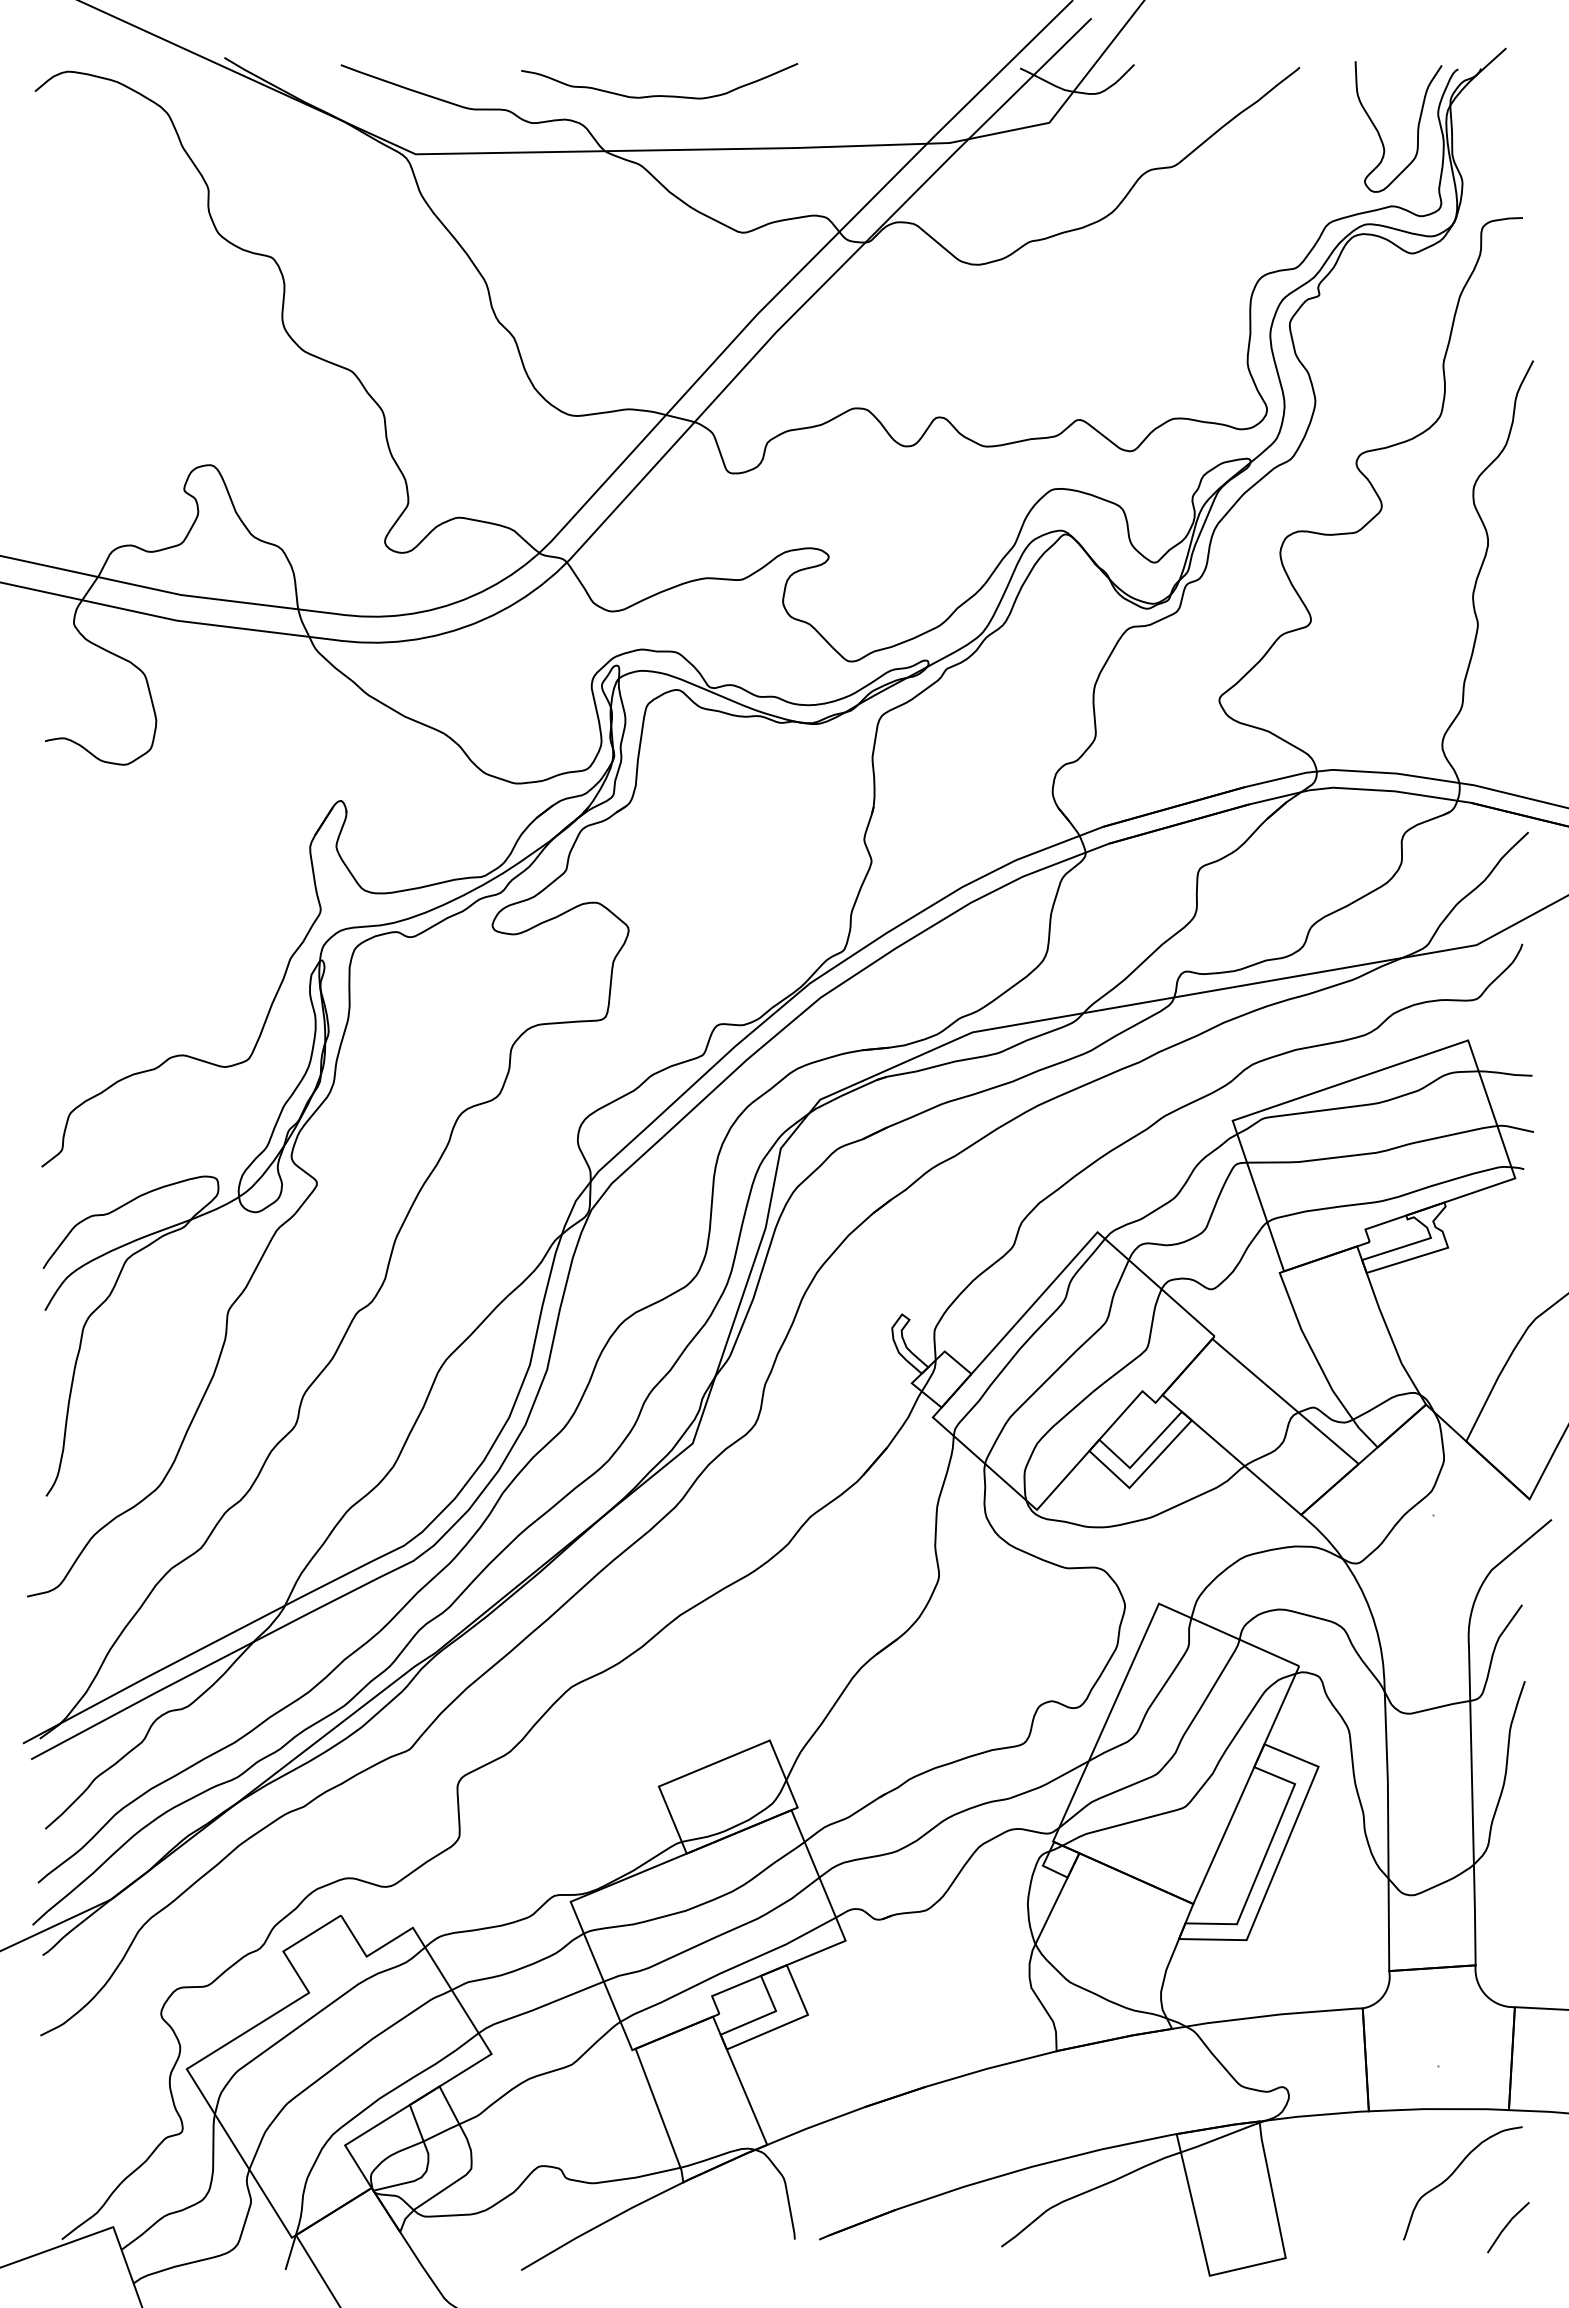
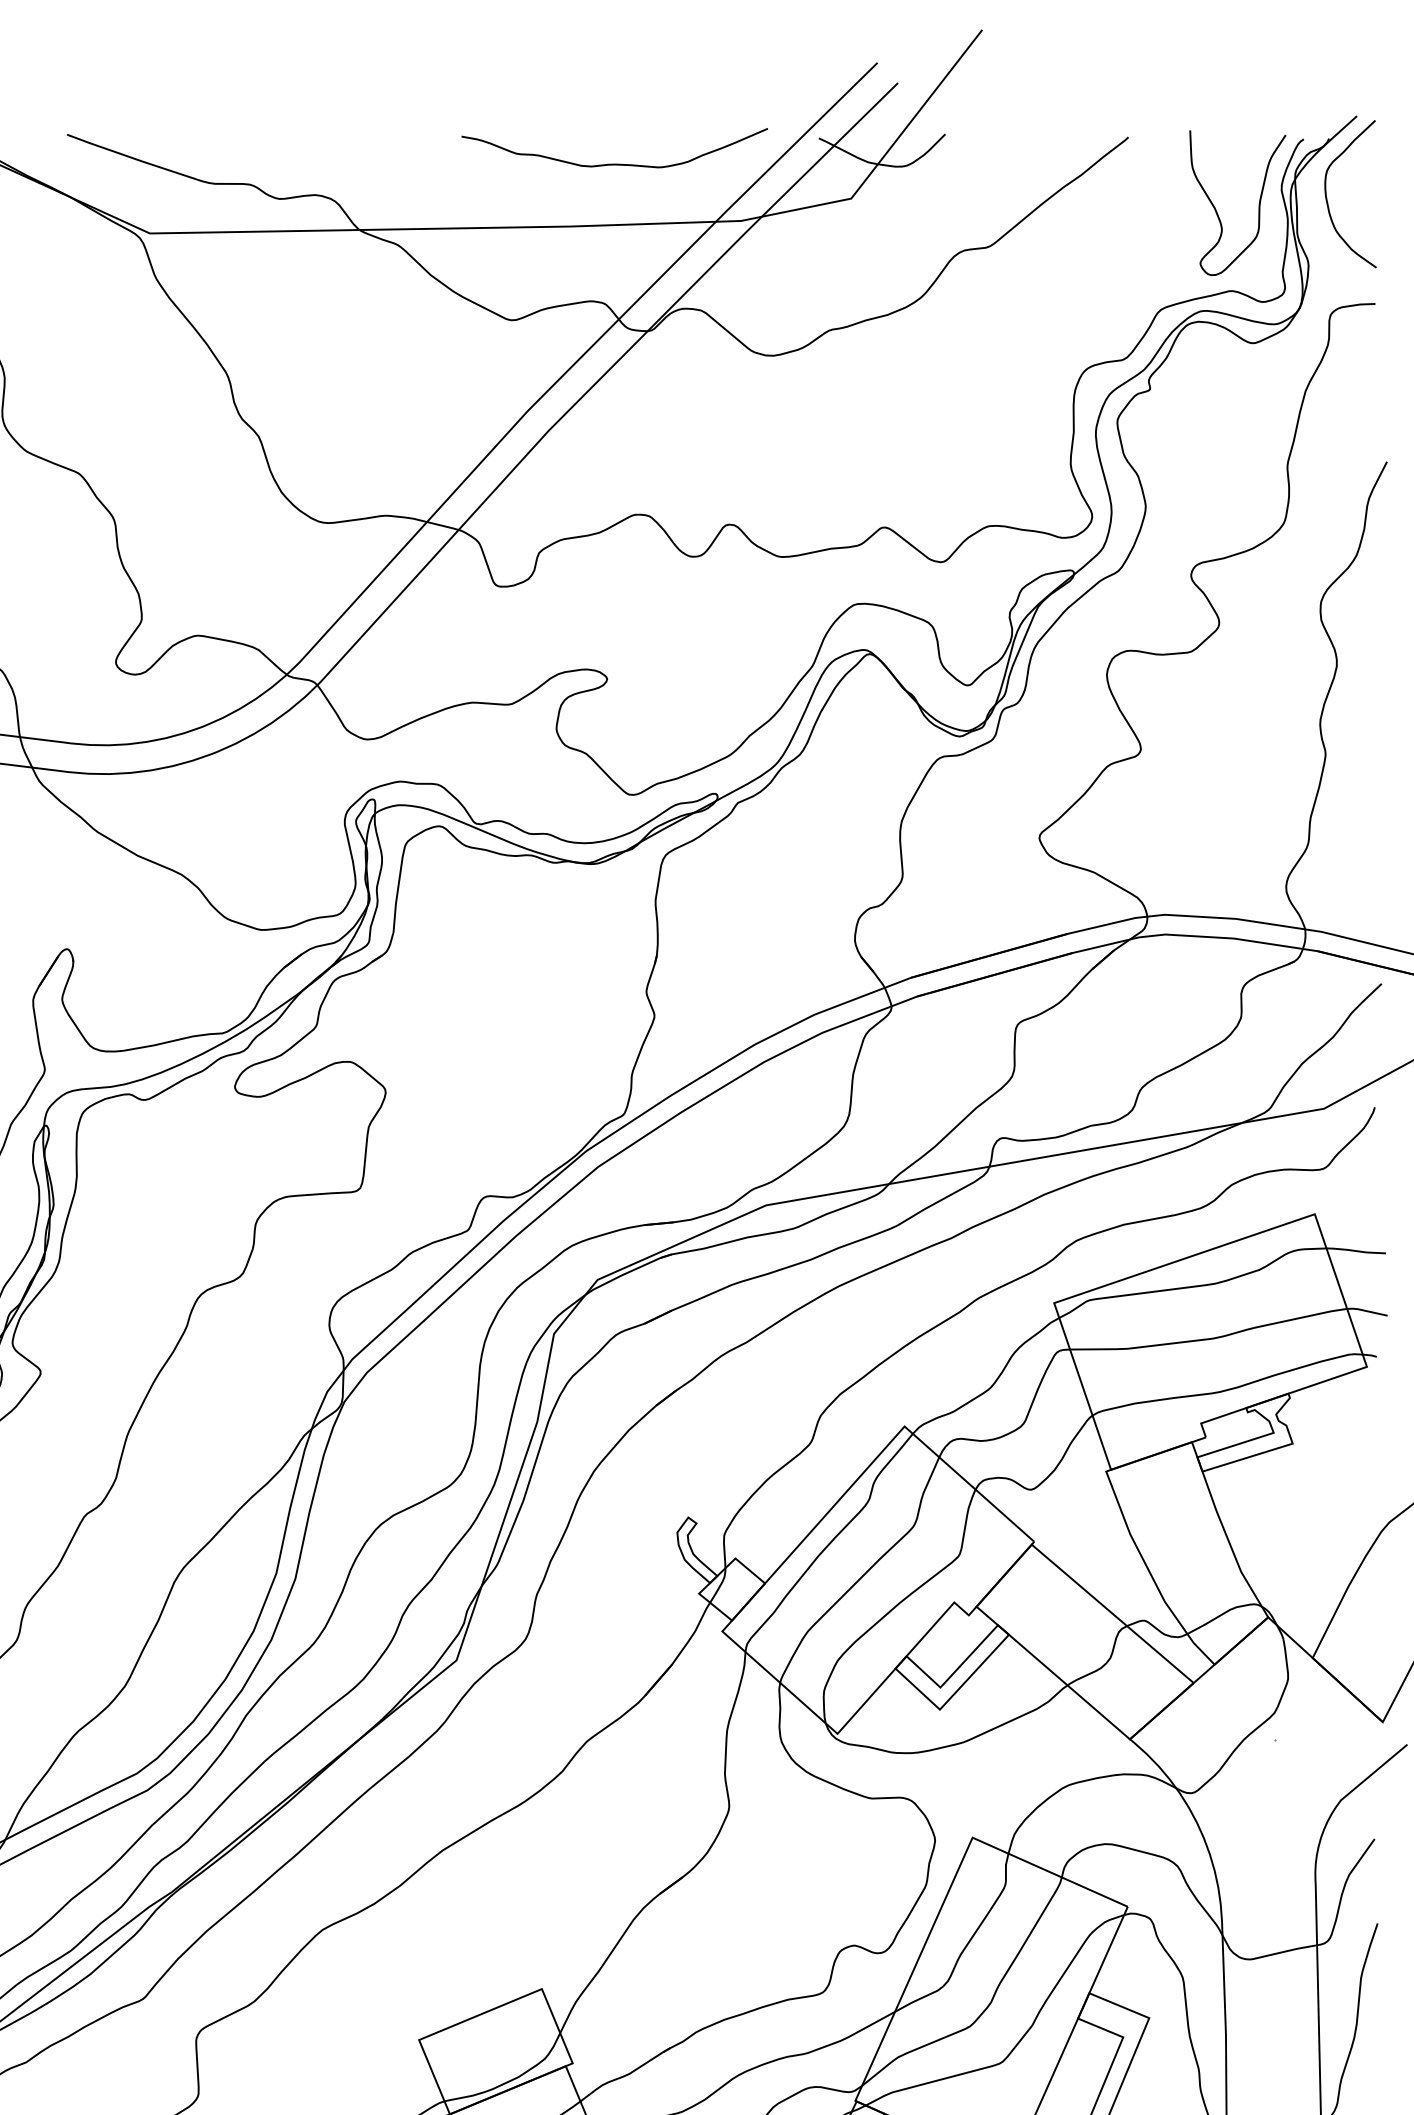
curve: (659, 95) -> (614, 163), moved
curve: (1479, 120) -> (1327, 196), added

